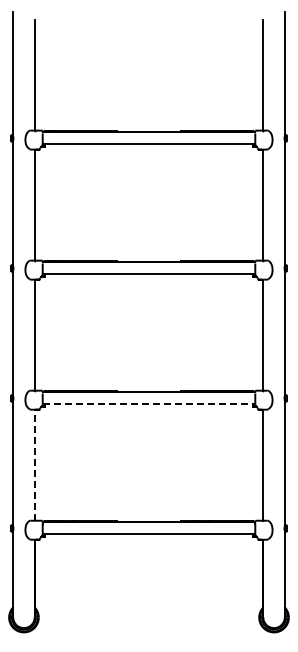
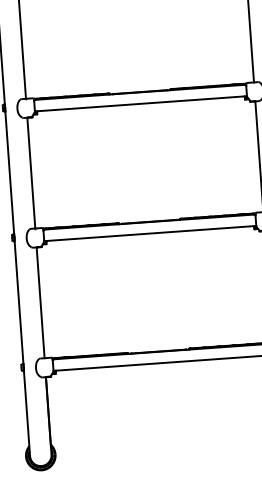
line: (149, 403) -> (150, 233), dashed -> solid
line: (34, 465) -> (40, 303), dashed -> solid

